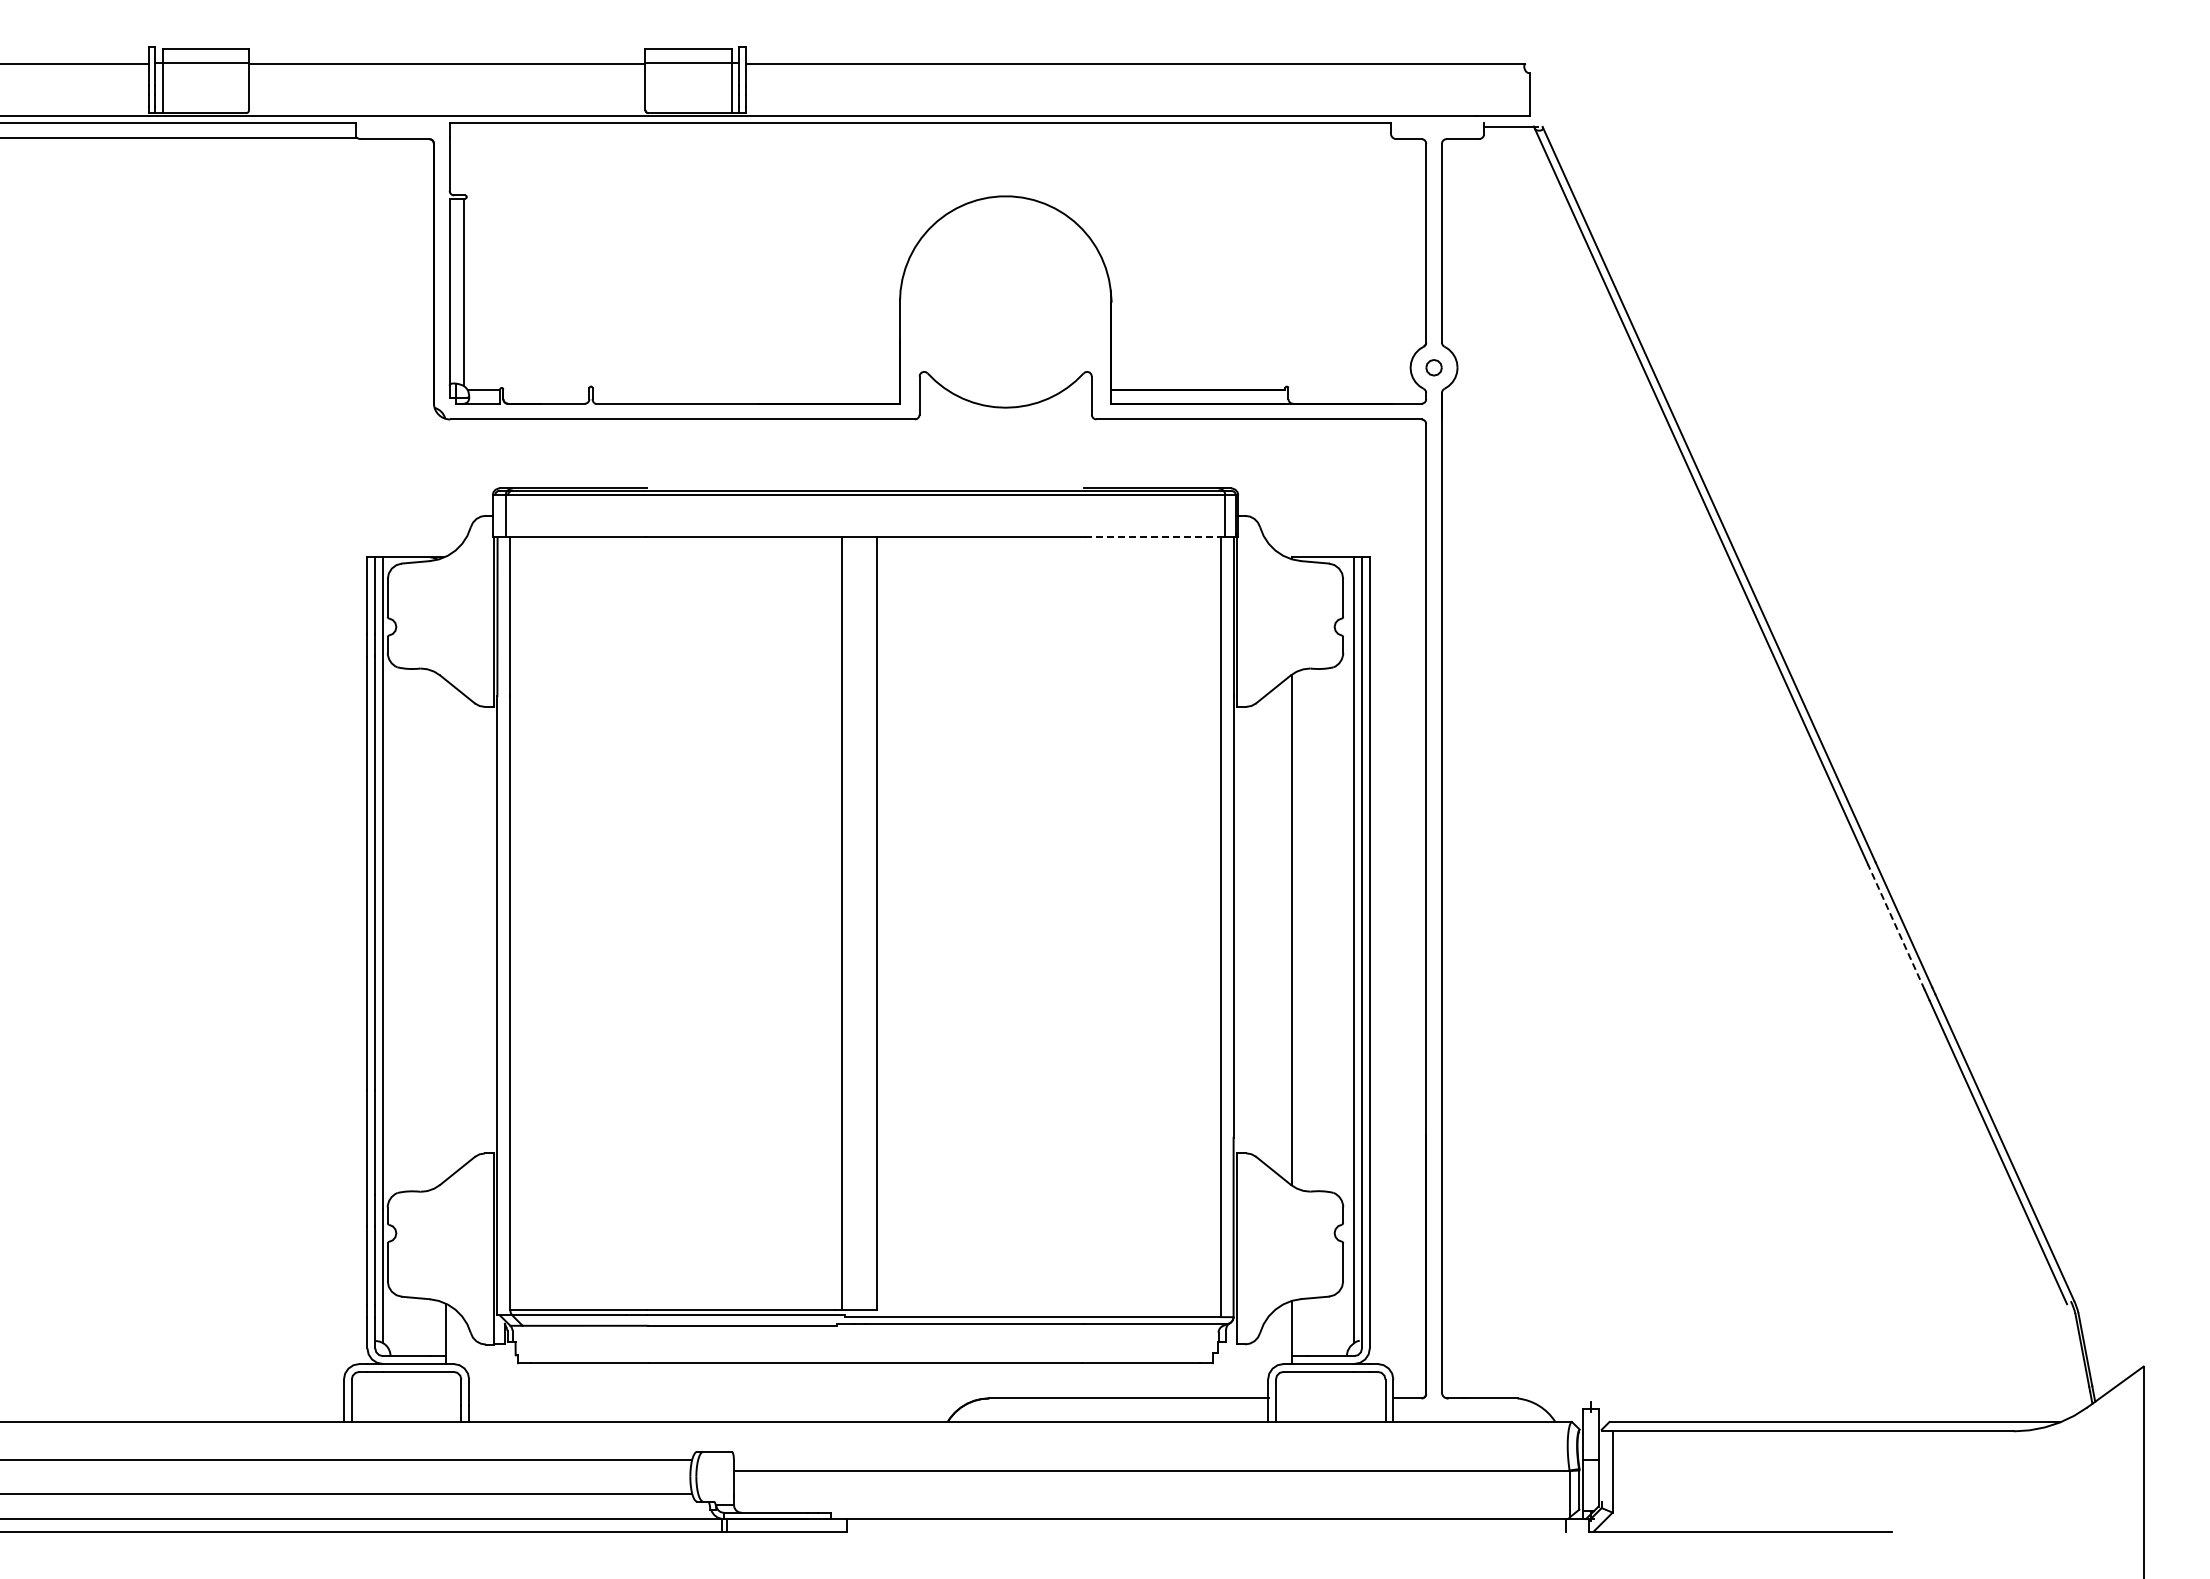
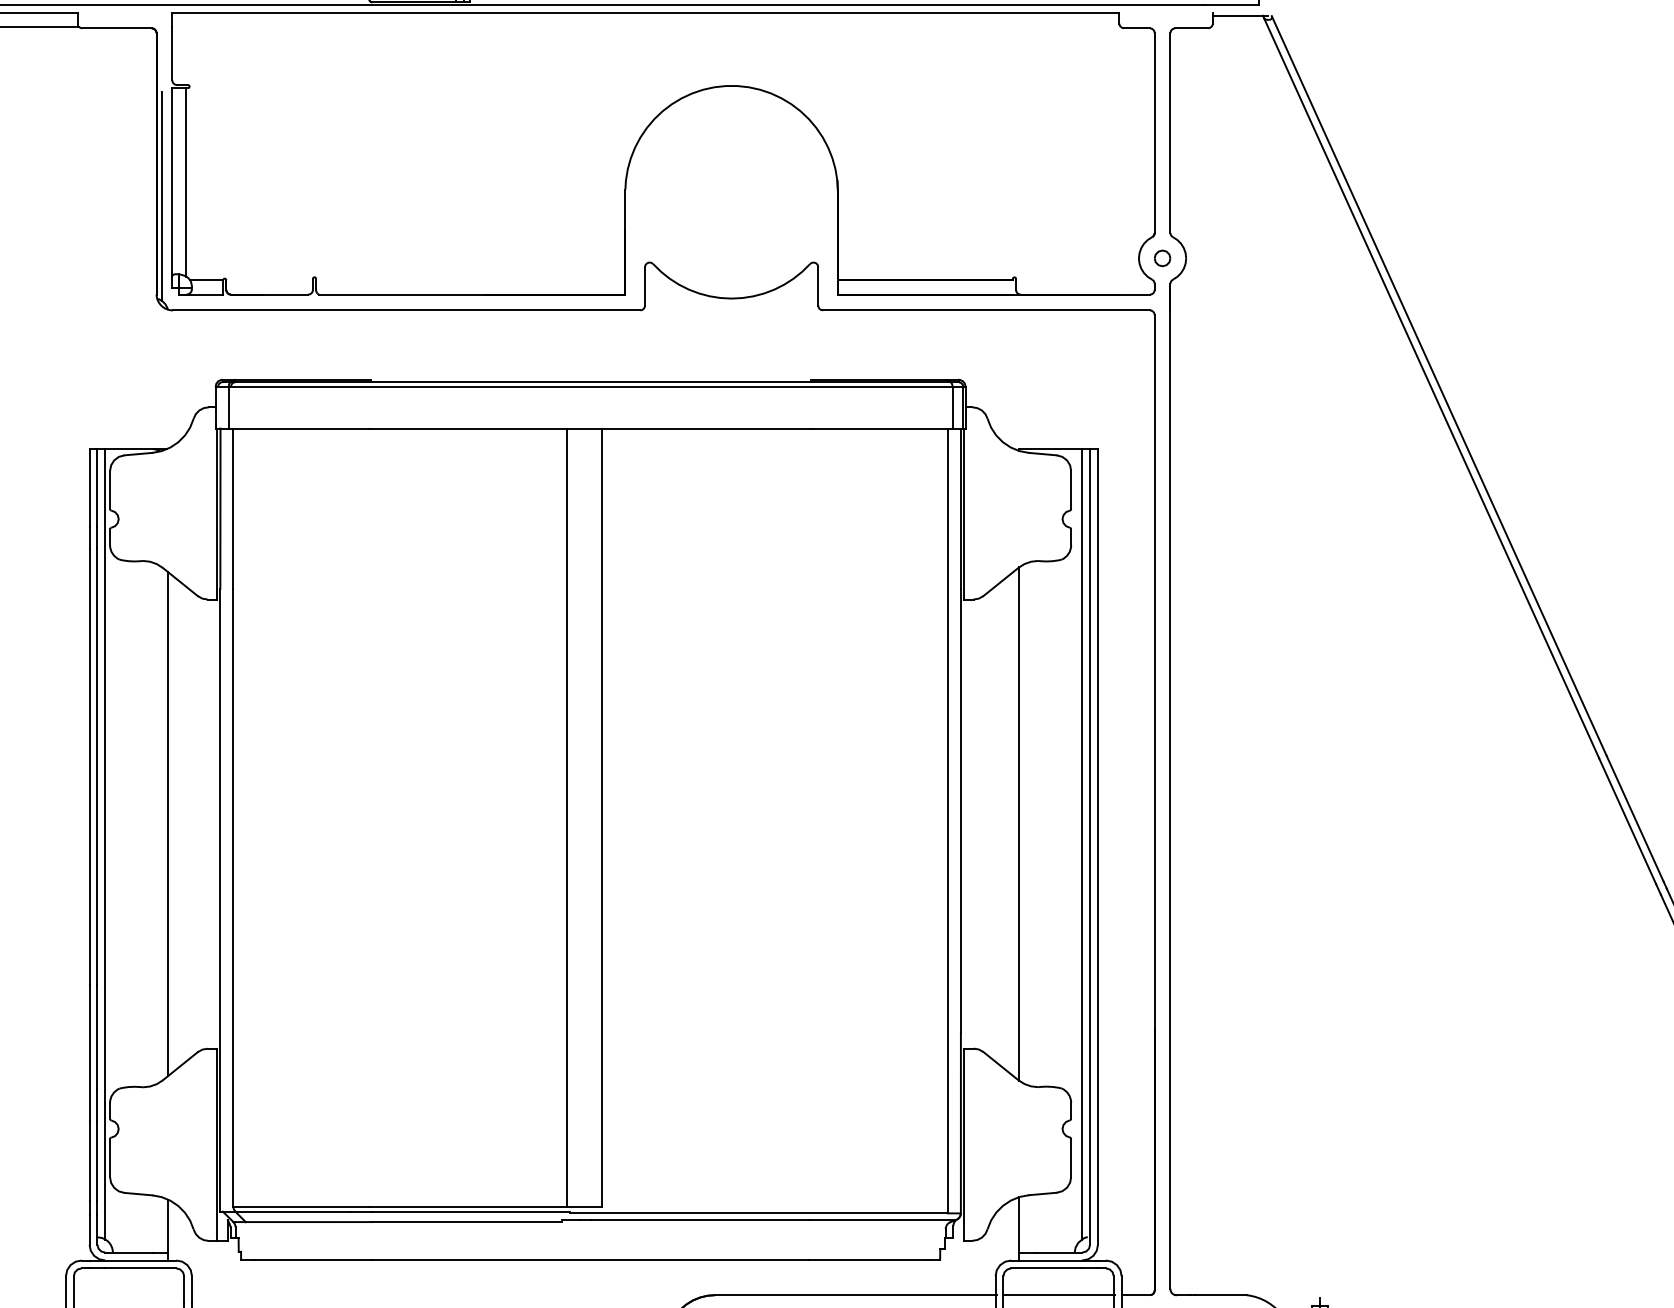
line: (439, 306) -> (162, 196), added
line: (1155, 536) -> (882, 428), dashed -> solid
line: (1896, 927) -> (1627, 821), dashed -> solid
line: (445, 929) -> (168, 823), added
line: (1330, 1398) -> (1058, 1295), added

